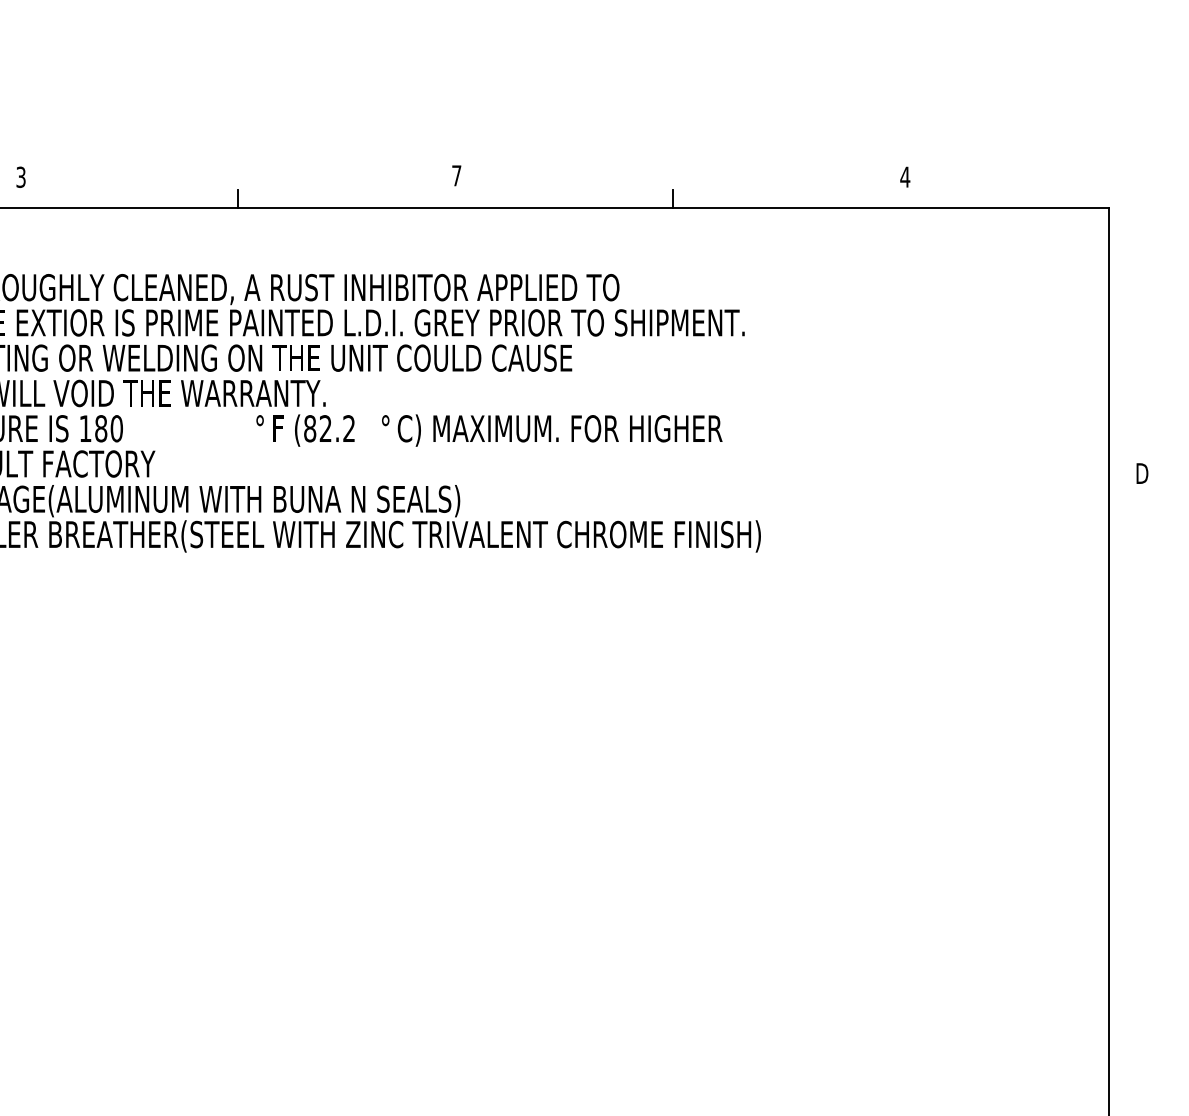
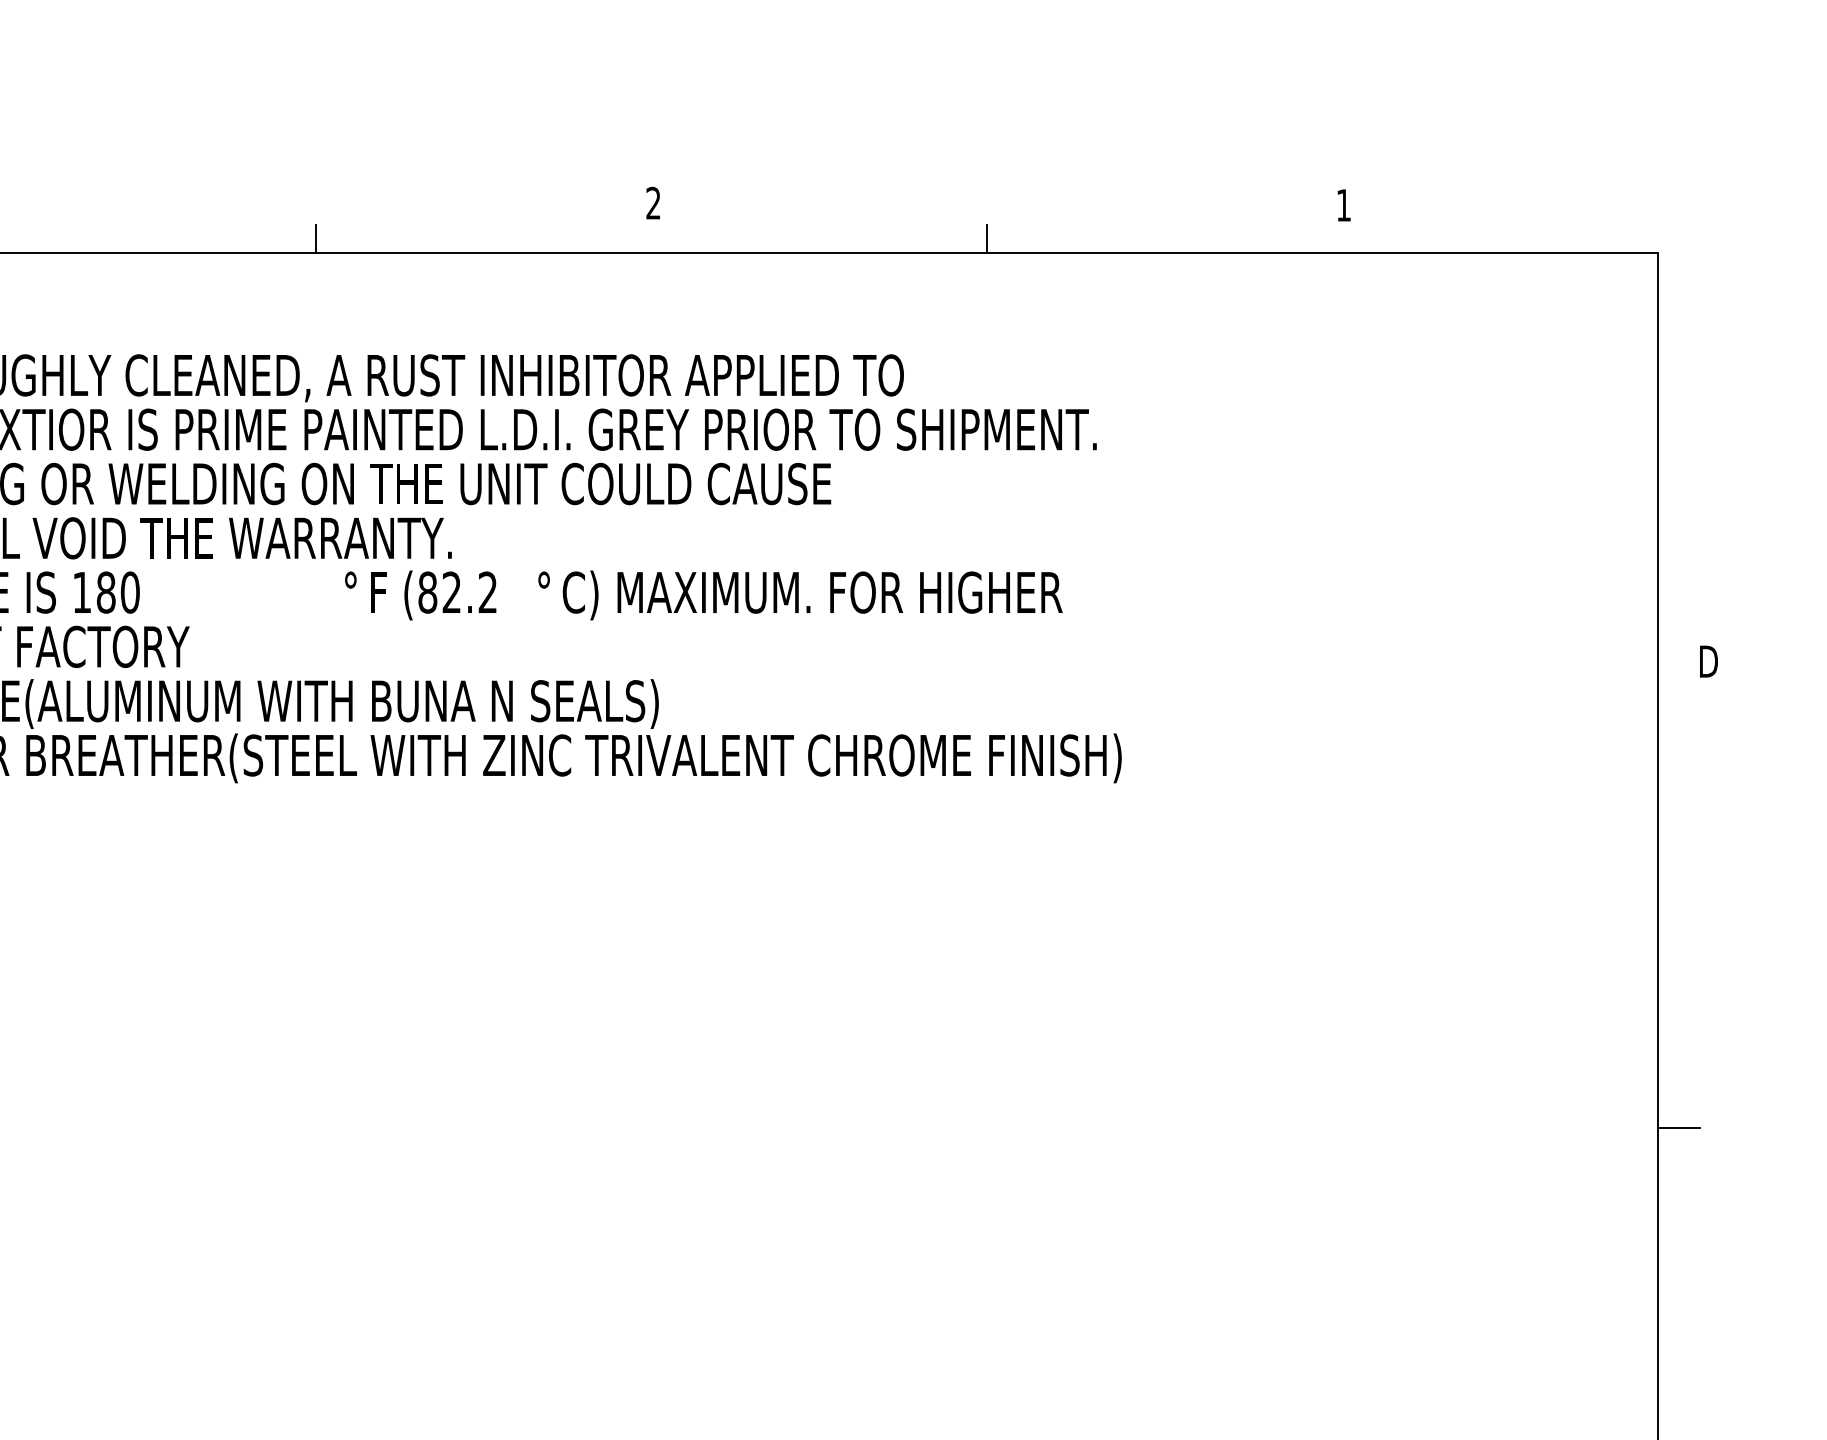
text: (456, 175) -> (653, 202), 7 -> 2
text: (905, 176) -> (1344, 204), 4 -> 1
line: (1122, 776) -> (1678, 1127), added

